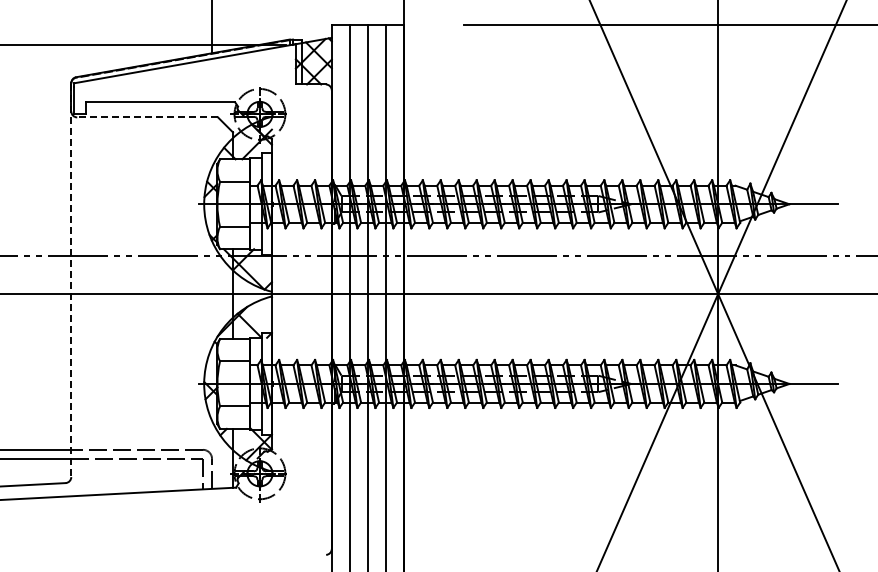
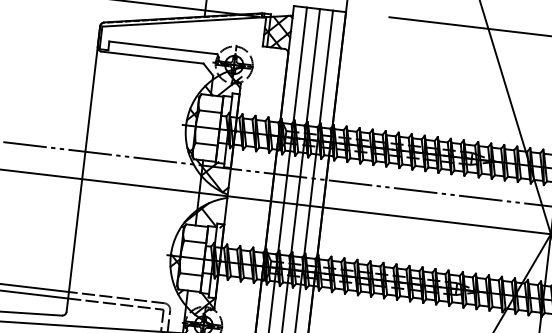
line: (147, 117) -> (152, 57), dashed -> solid
line: (71, 280) -> (83, 169), dashed -> solid

